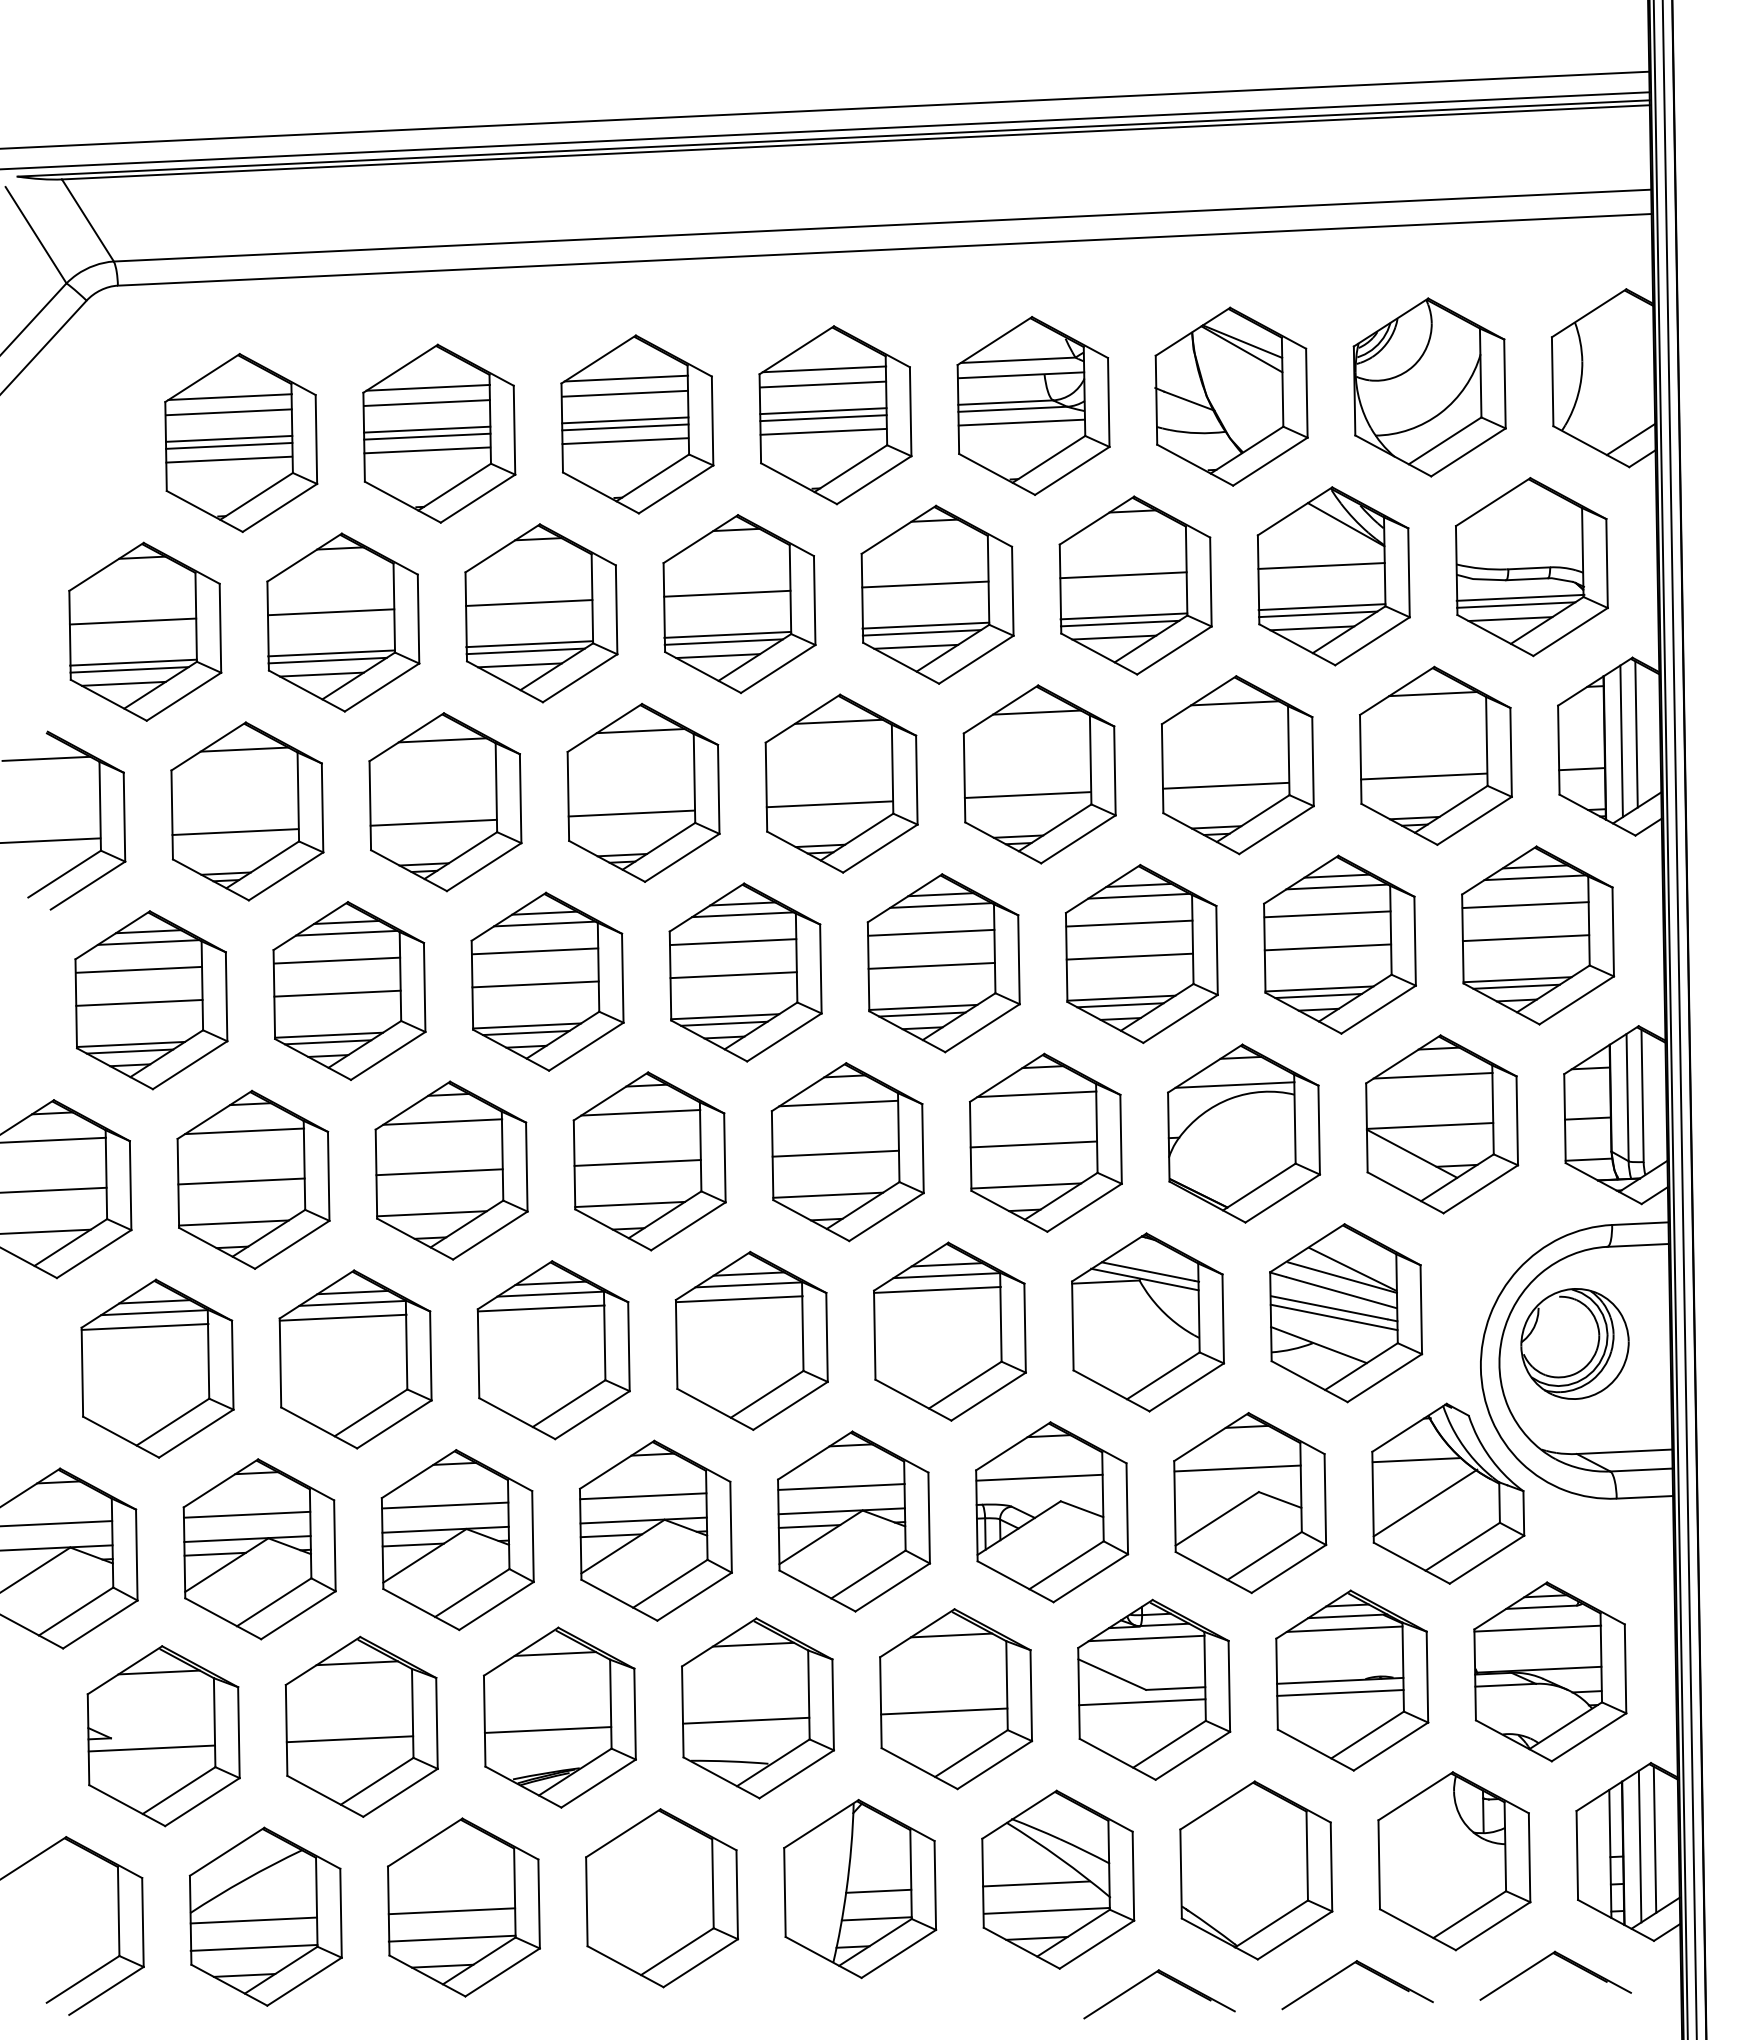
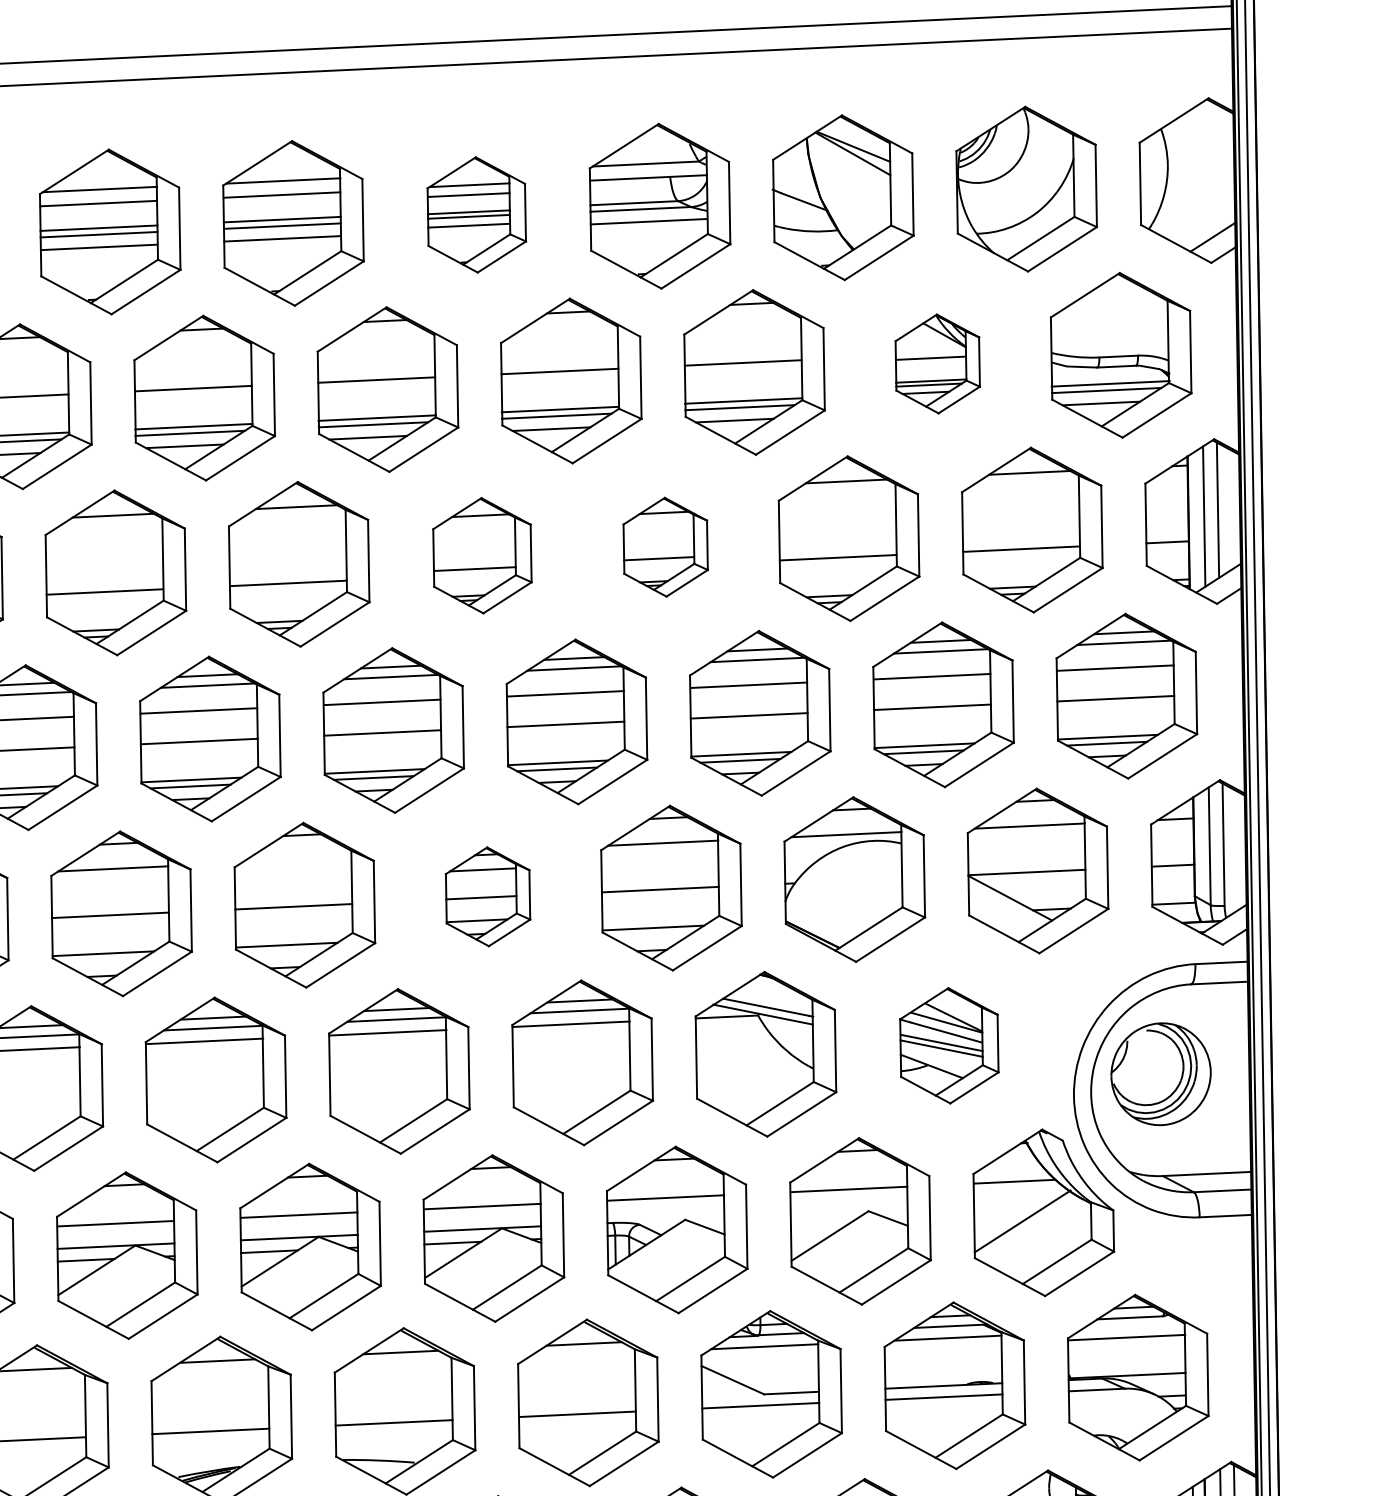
part: (835, 415) -> (476, 215), size x0.7
part: (1333, 576) -> (937, 364), size x0.6
part: (1039, 774) -> (665, 547), size x0.6
part: (841, 783) -> (482, 555), size x0.7
line: (640, 1112) -> (296, 860), removed
part: (847, 1152) -> (487, 897), size x0.6
part: (1346, 1313) -> (949, 1046), size x0.7

